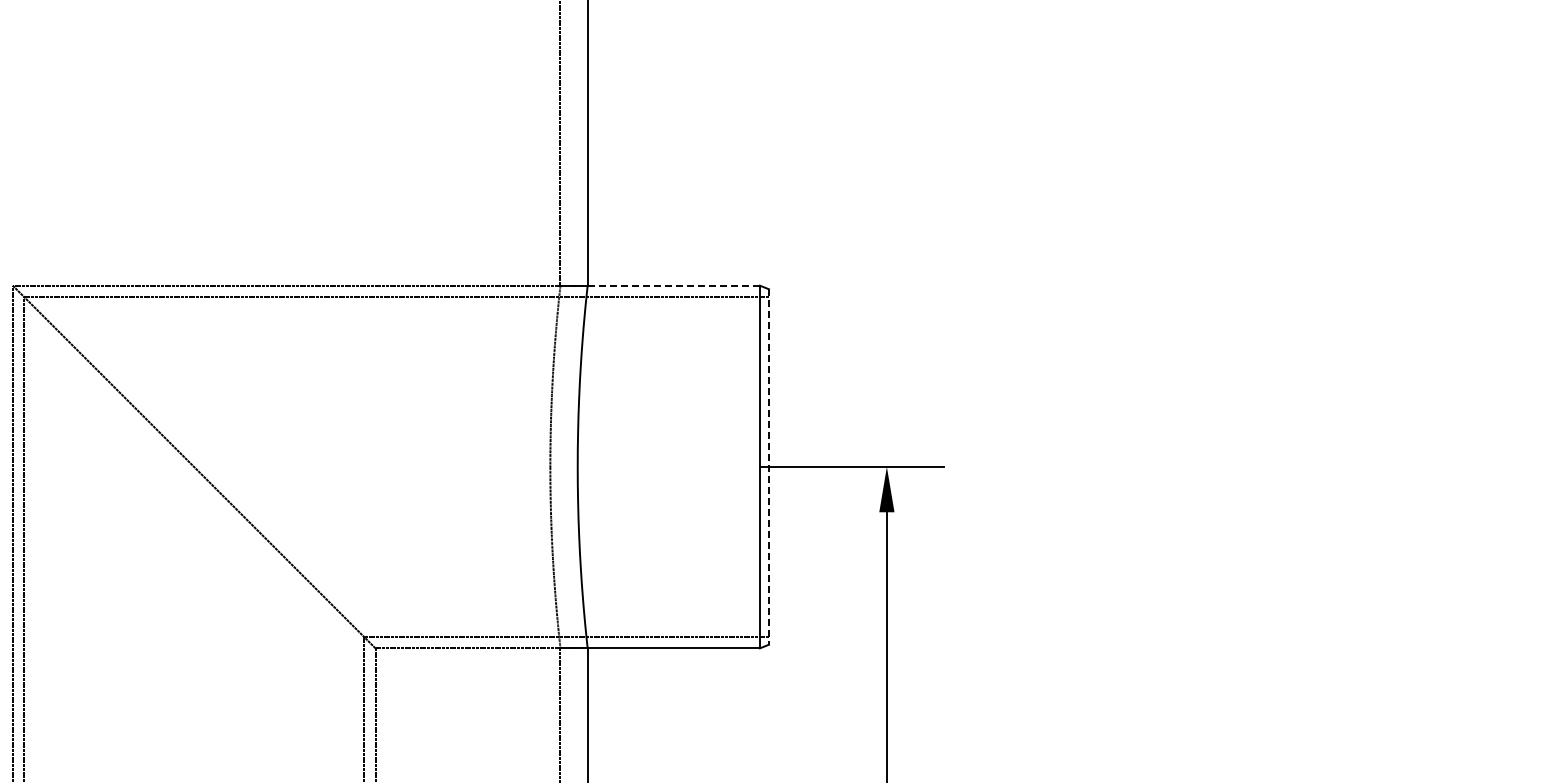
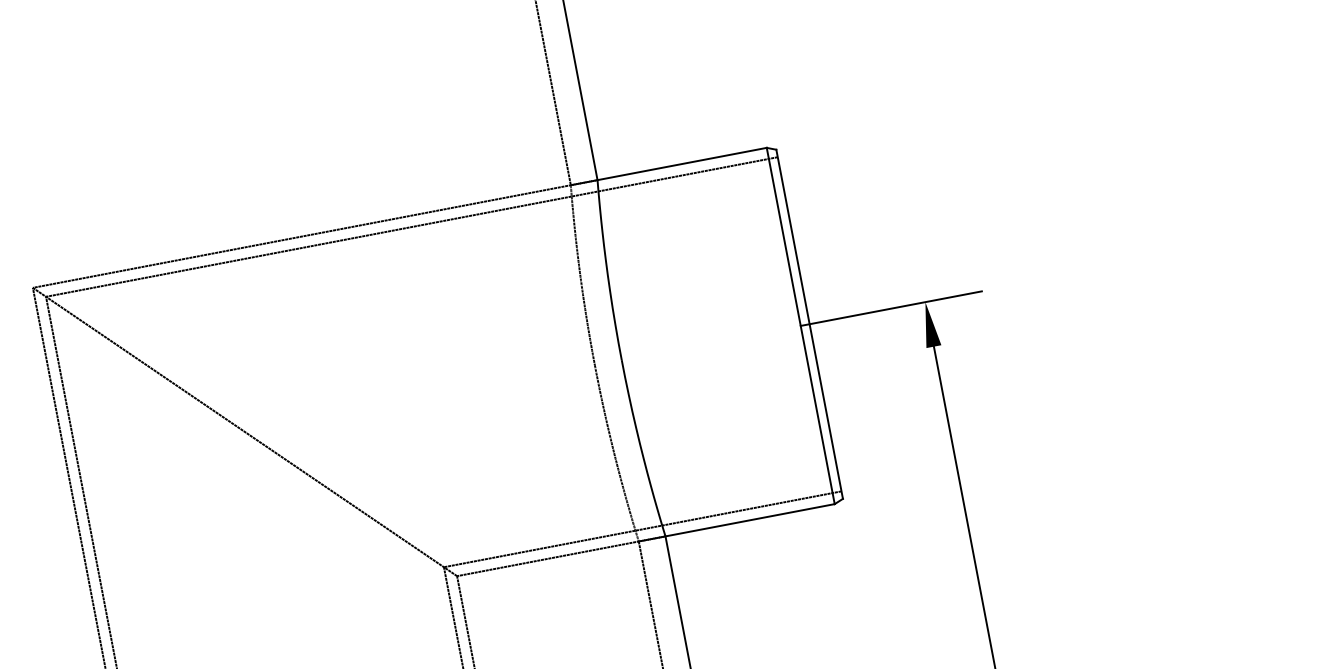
line: (673, 285) -> (681, 163), dashed -> solid
line: (769, 467) -> (810, 324), dashed -> solid

